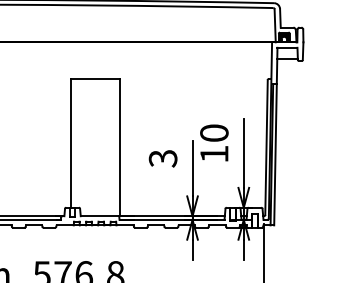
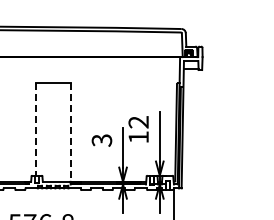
text: (214, 133) -> (138, 122), 10 -> 12
line: (70, 144) -> (35, 130), solid -> dashed
line: (119, 148) -> (70, 133), solid -> dashed

